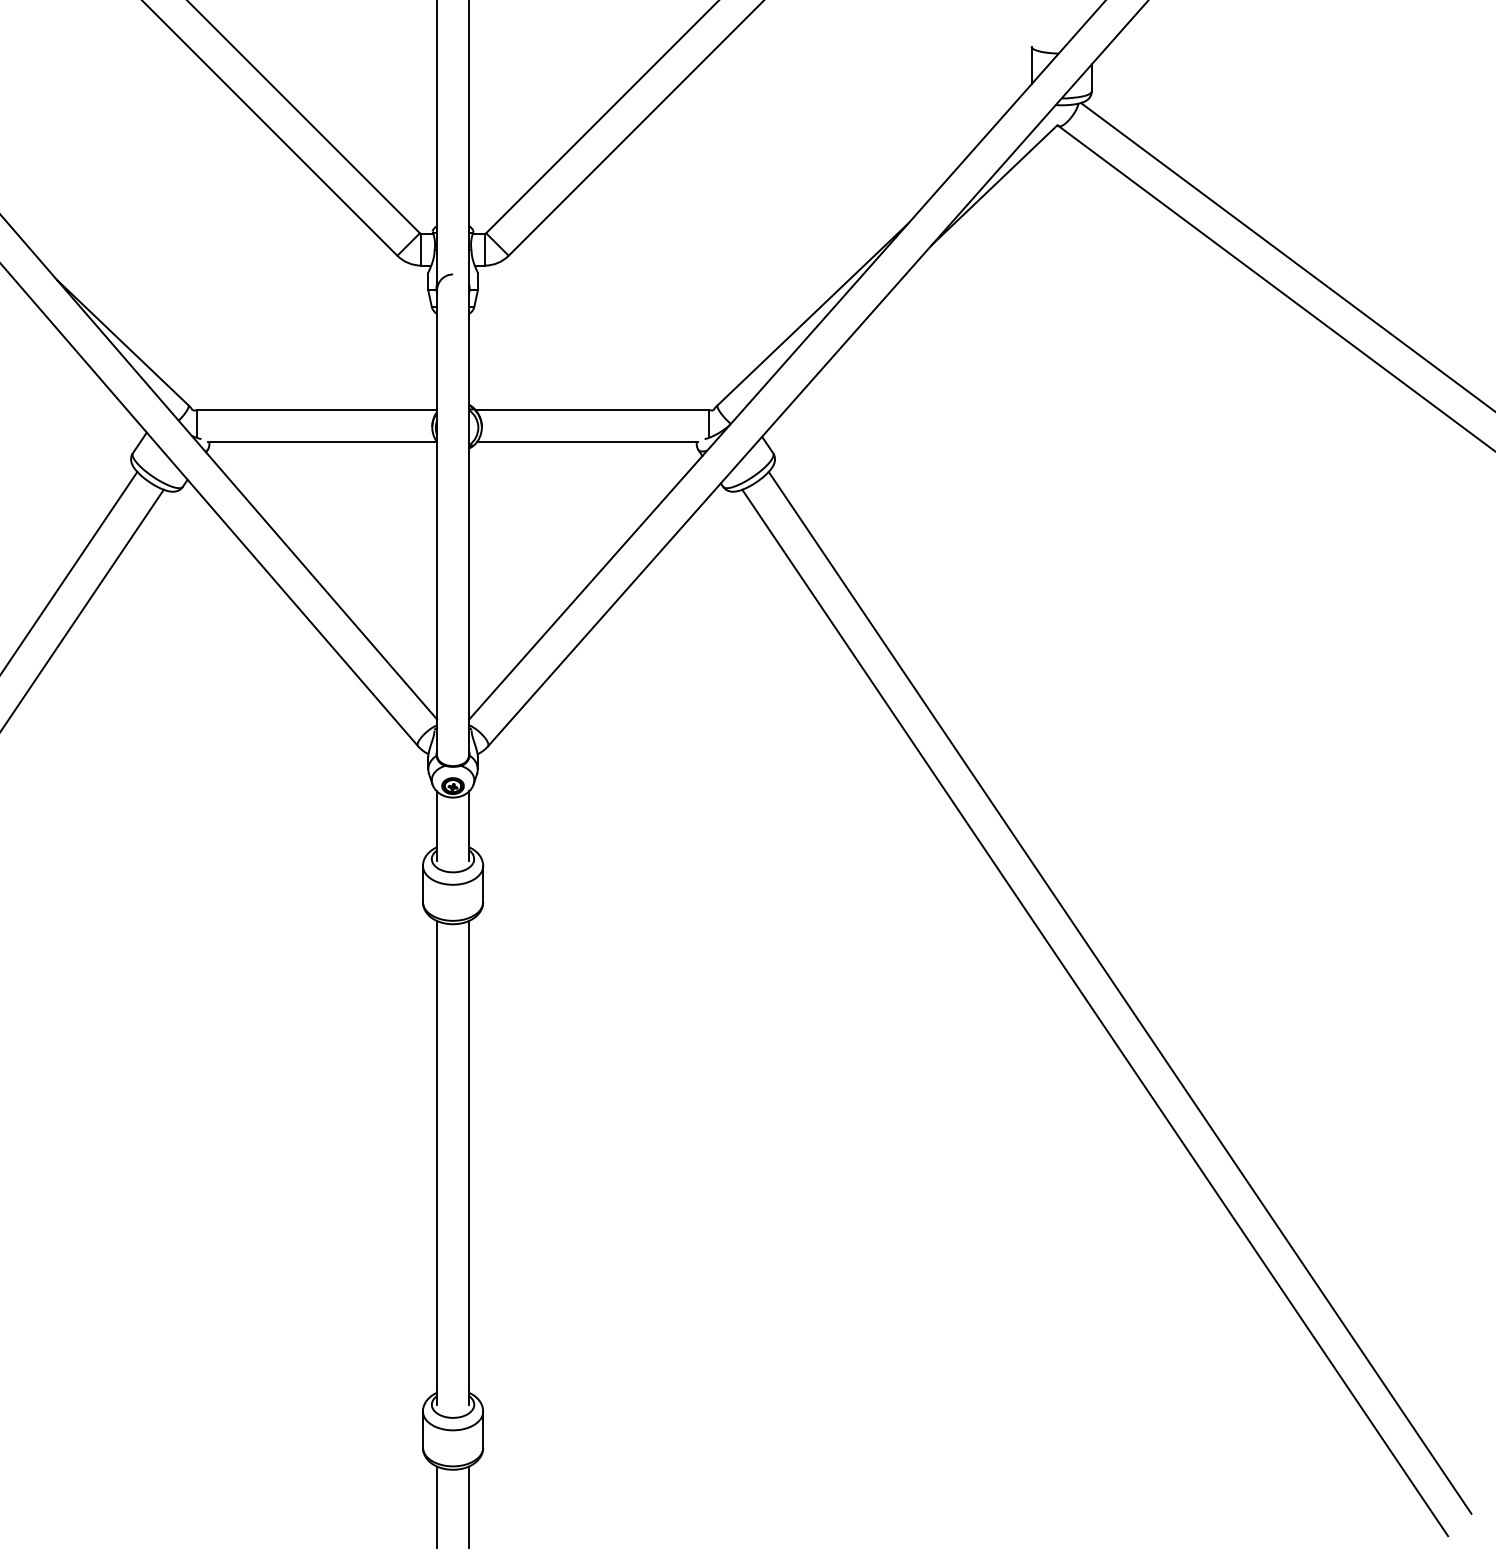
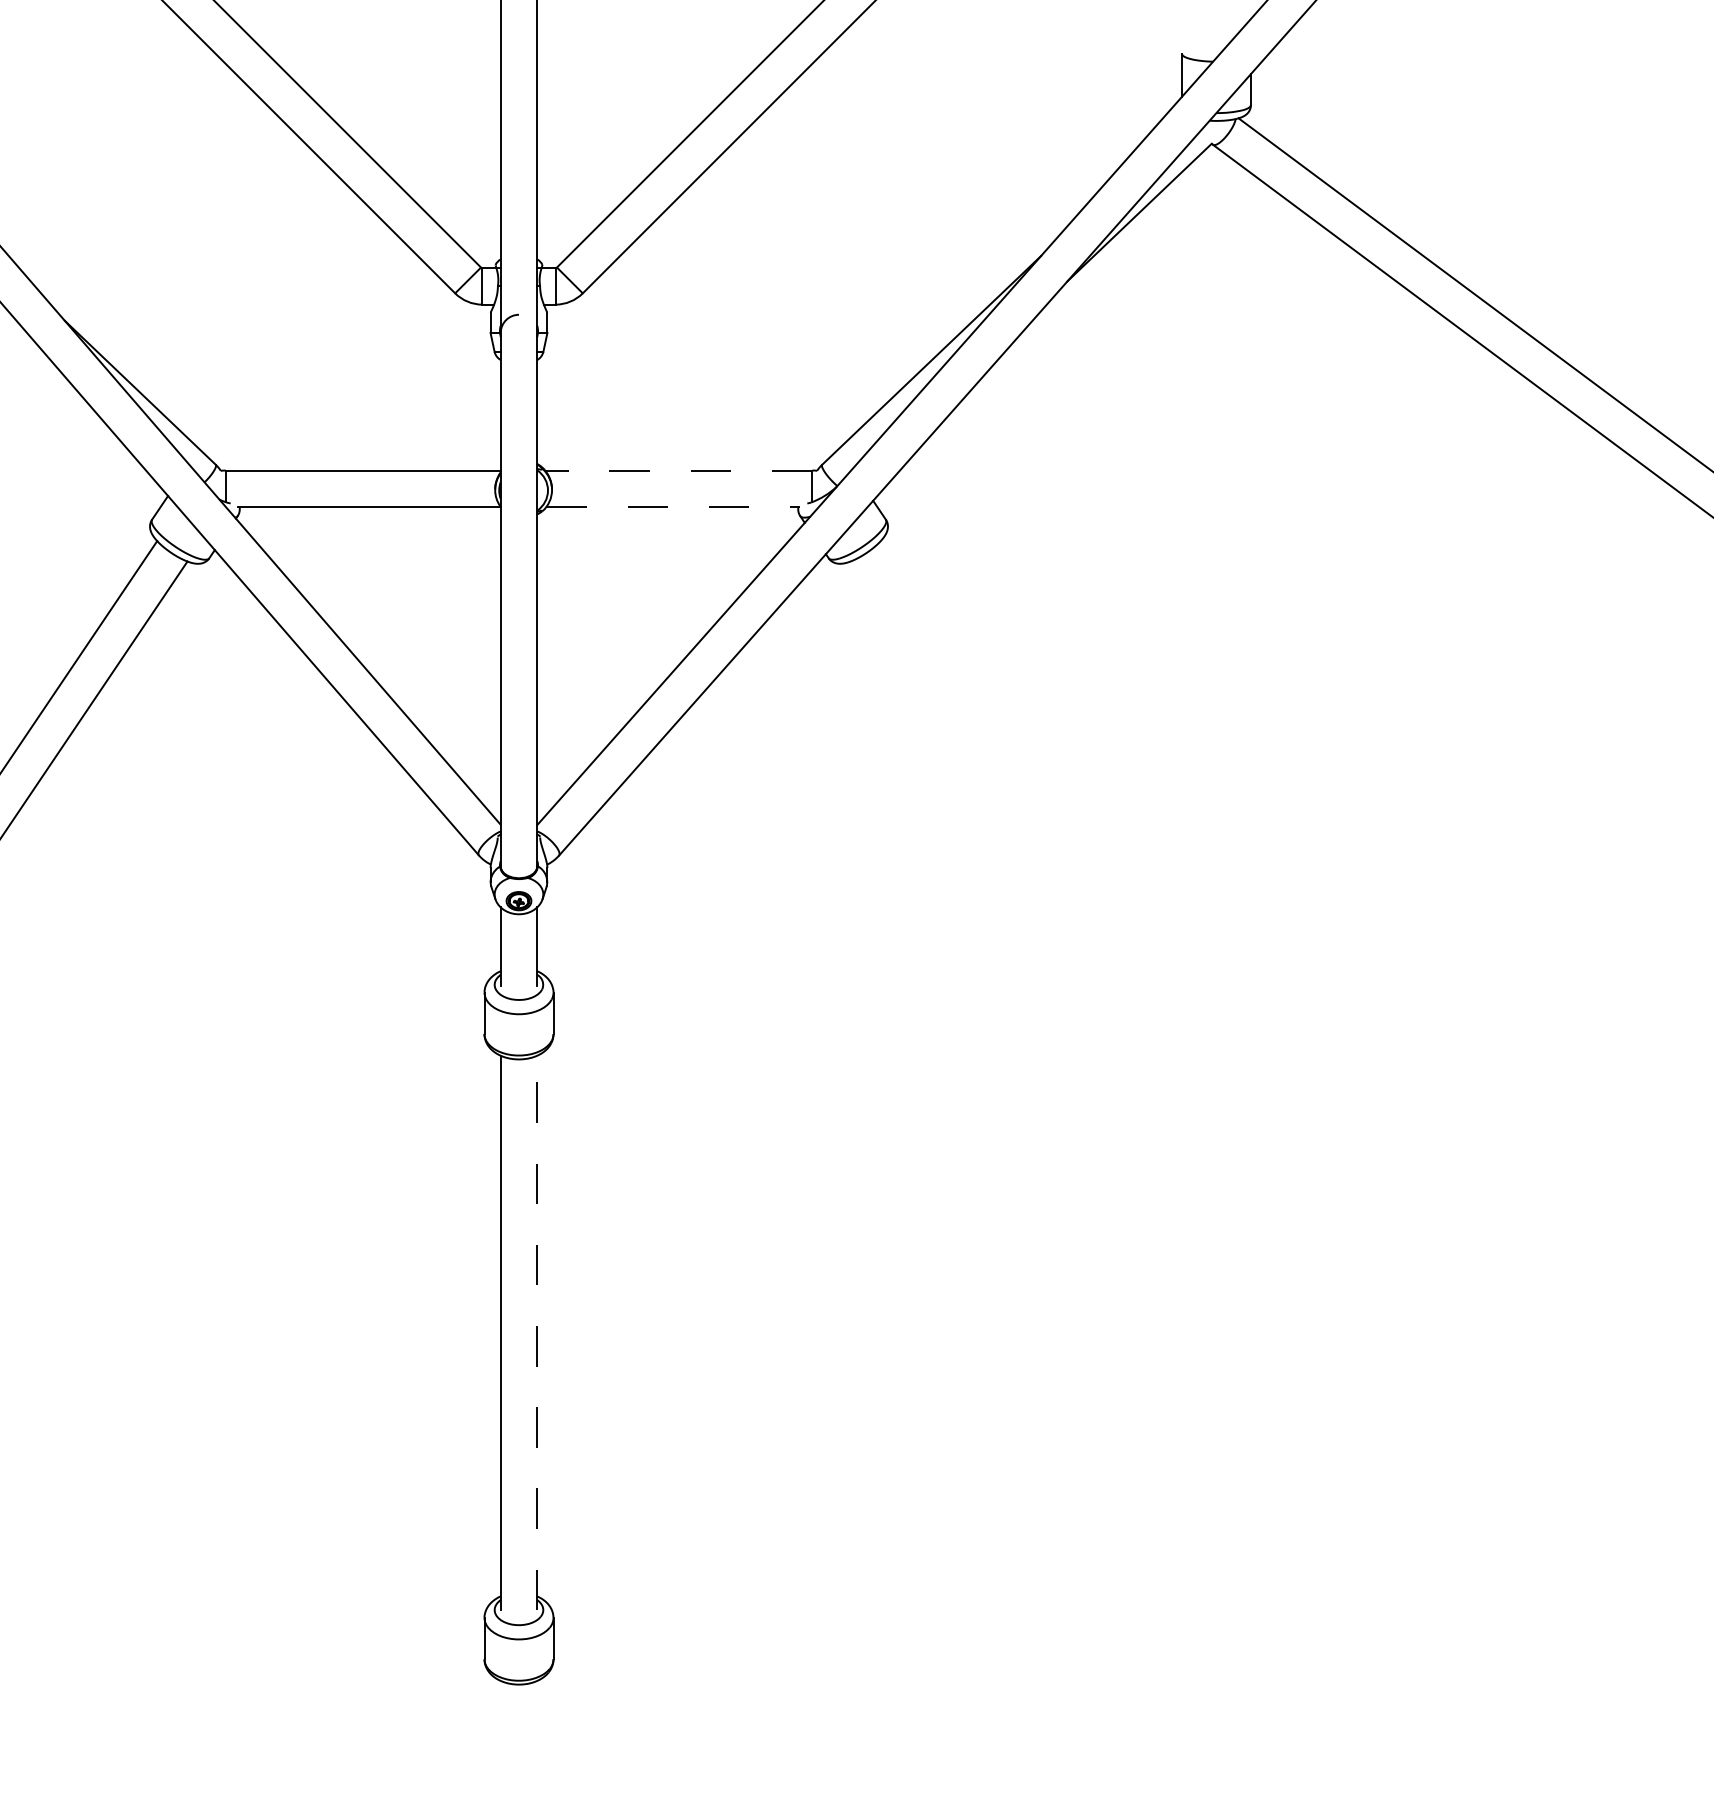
line: (592, 410) -> (678, 470), solid -> dashed
line: (587, 442) -> (672, 507), solid -> dashed
line: (1120, 993) -> (1283, 1138), removed
line: (1094, 1012) -> (1254, 1160), removed
line: (469, 1162) -> (537, 1332), solid -> dashed
line: (436, 1507) -> (500, 1727), removed
line: (469, 1507) -> (537, 1727), removed

